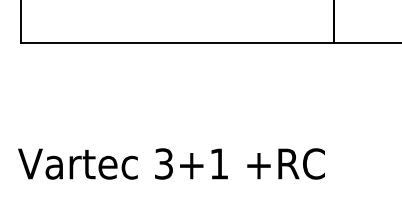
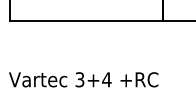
text: (218, 163) -> (106, 79), 3+1 -> 3+4

